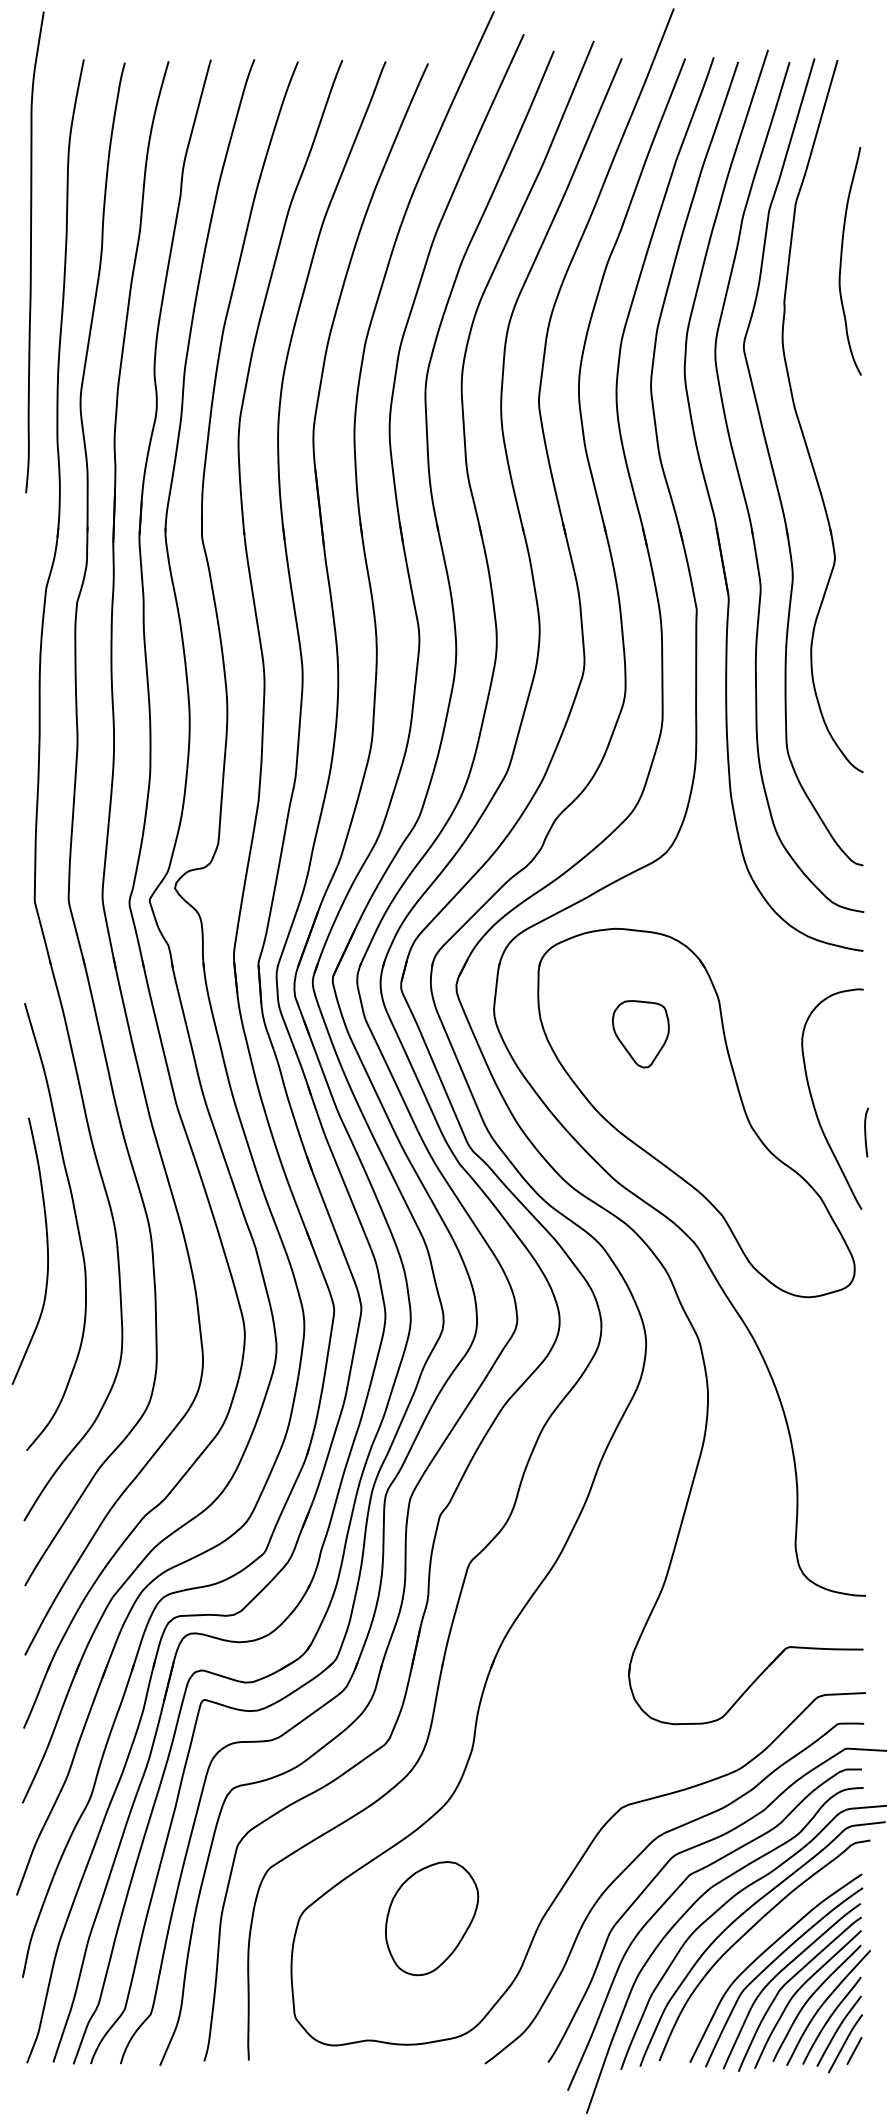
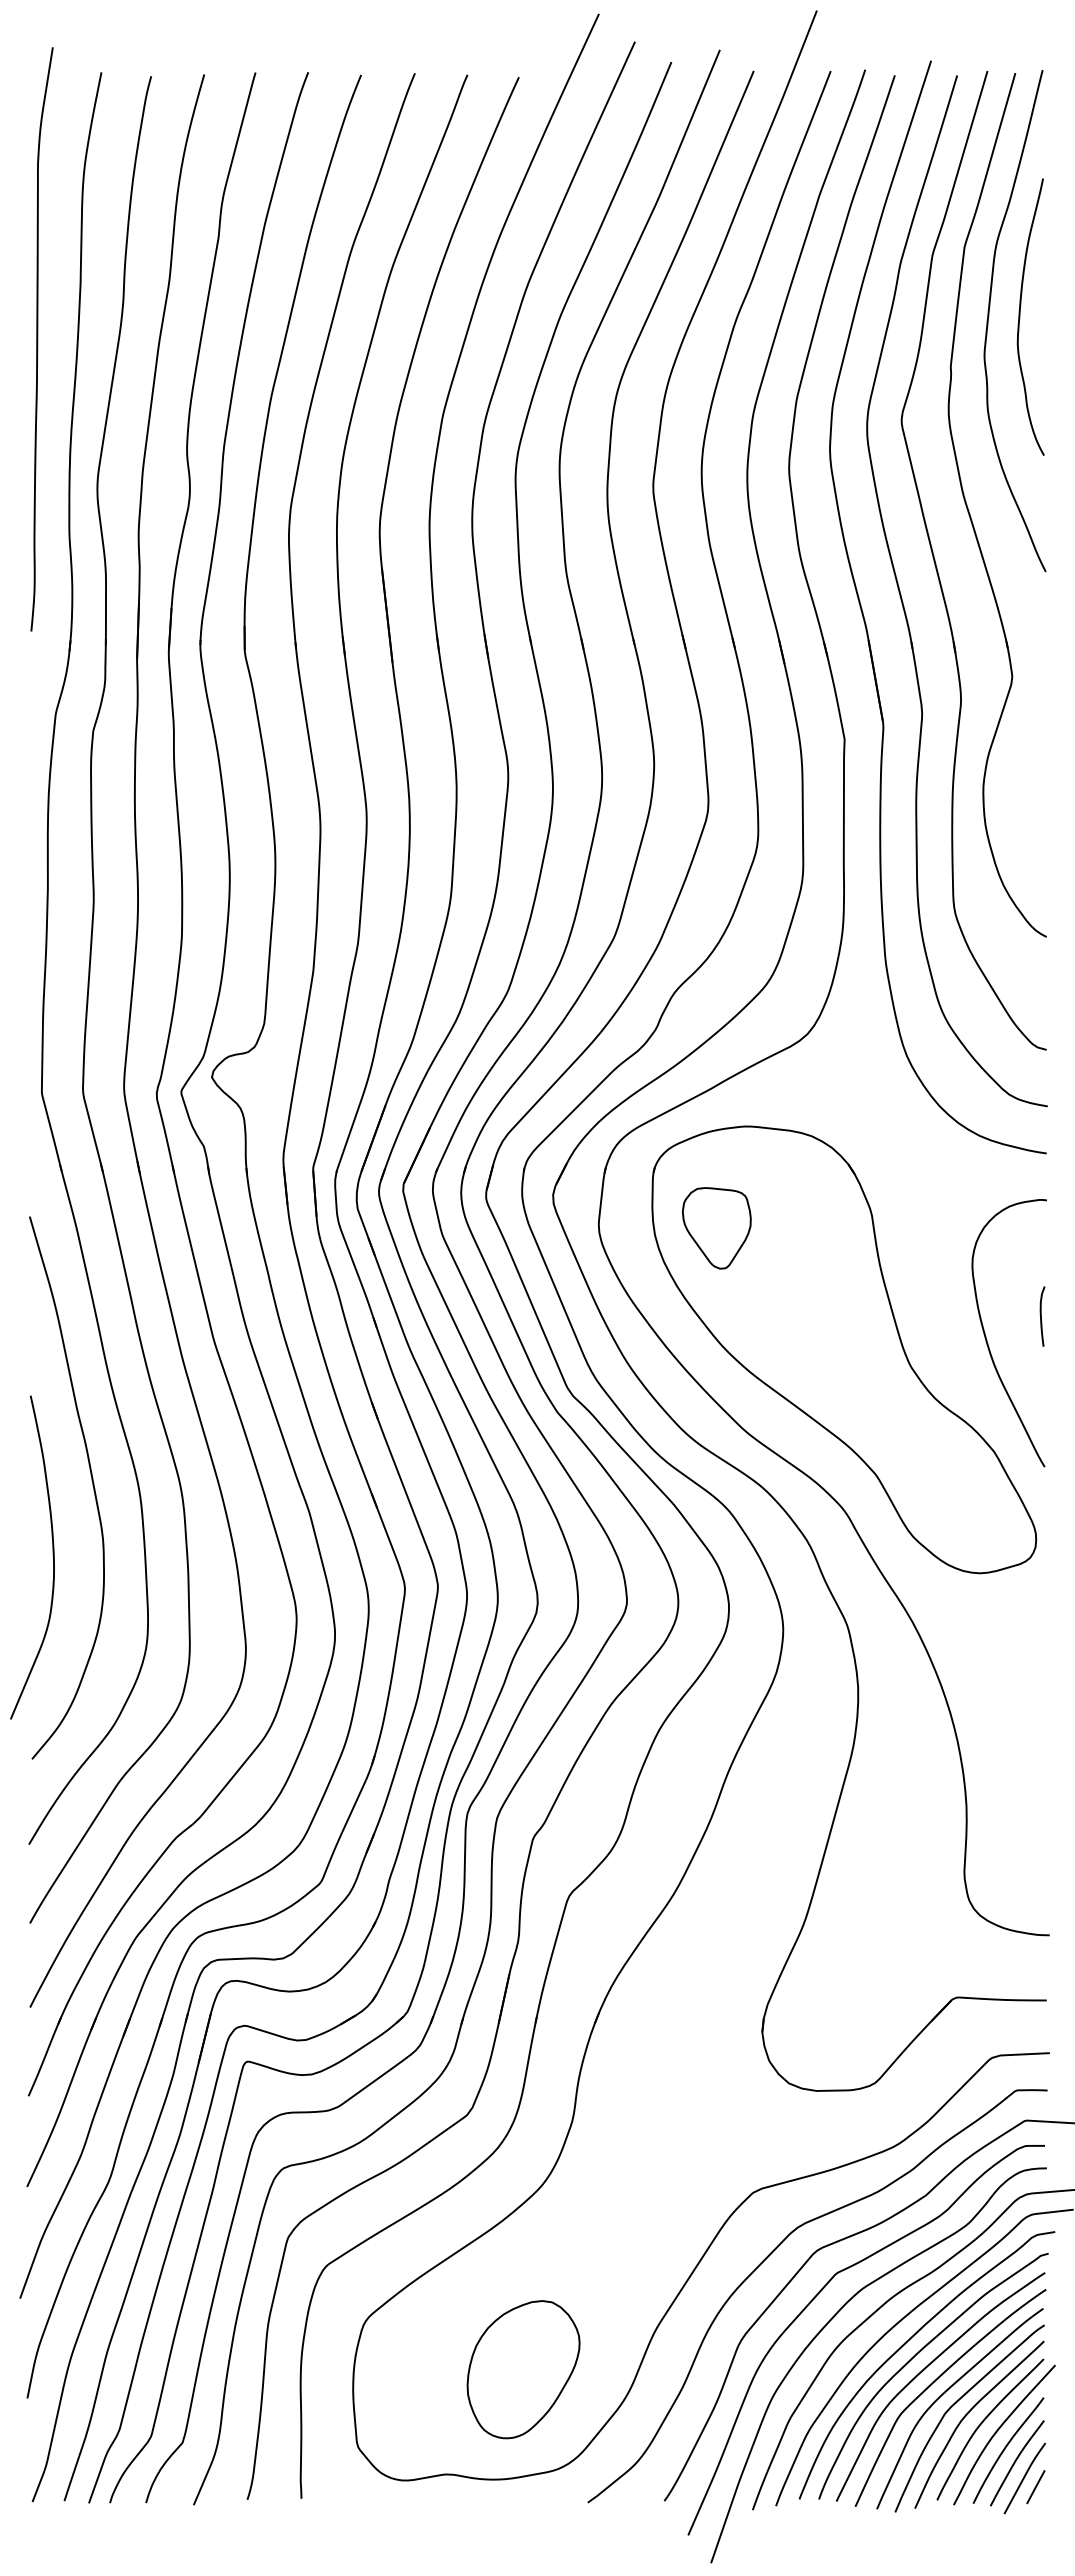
curve: (31, 252) -> (38, 339), moved
curve: (816, 260) -> (989, 316), added
part: (640, 1034) -> (716, 1228), moved
curve: (865, 1132) -> (1041, 1316), moved
curve: (46, 1250) -> (52, 1556), moved
part: (431, 1918) -> (523, 2369), moved
curve: (754, 1944) -> (914, 2357), added

